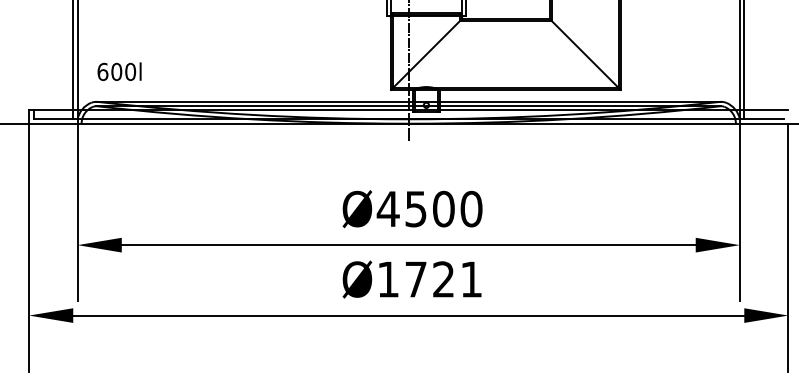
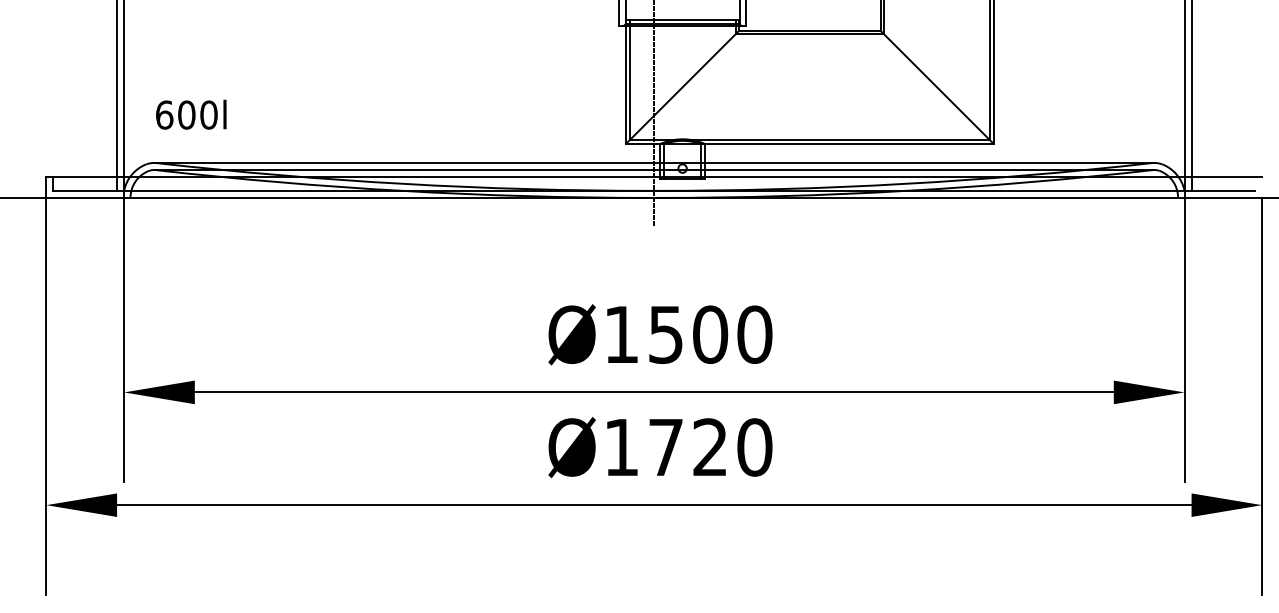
text: (387, 208) -> (620, 333), Ø4500 -> Ø1500
text: (471, 279) -> (754, 447), Ø1721 -> Ø1720

